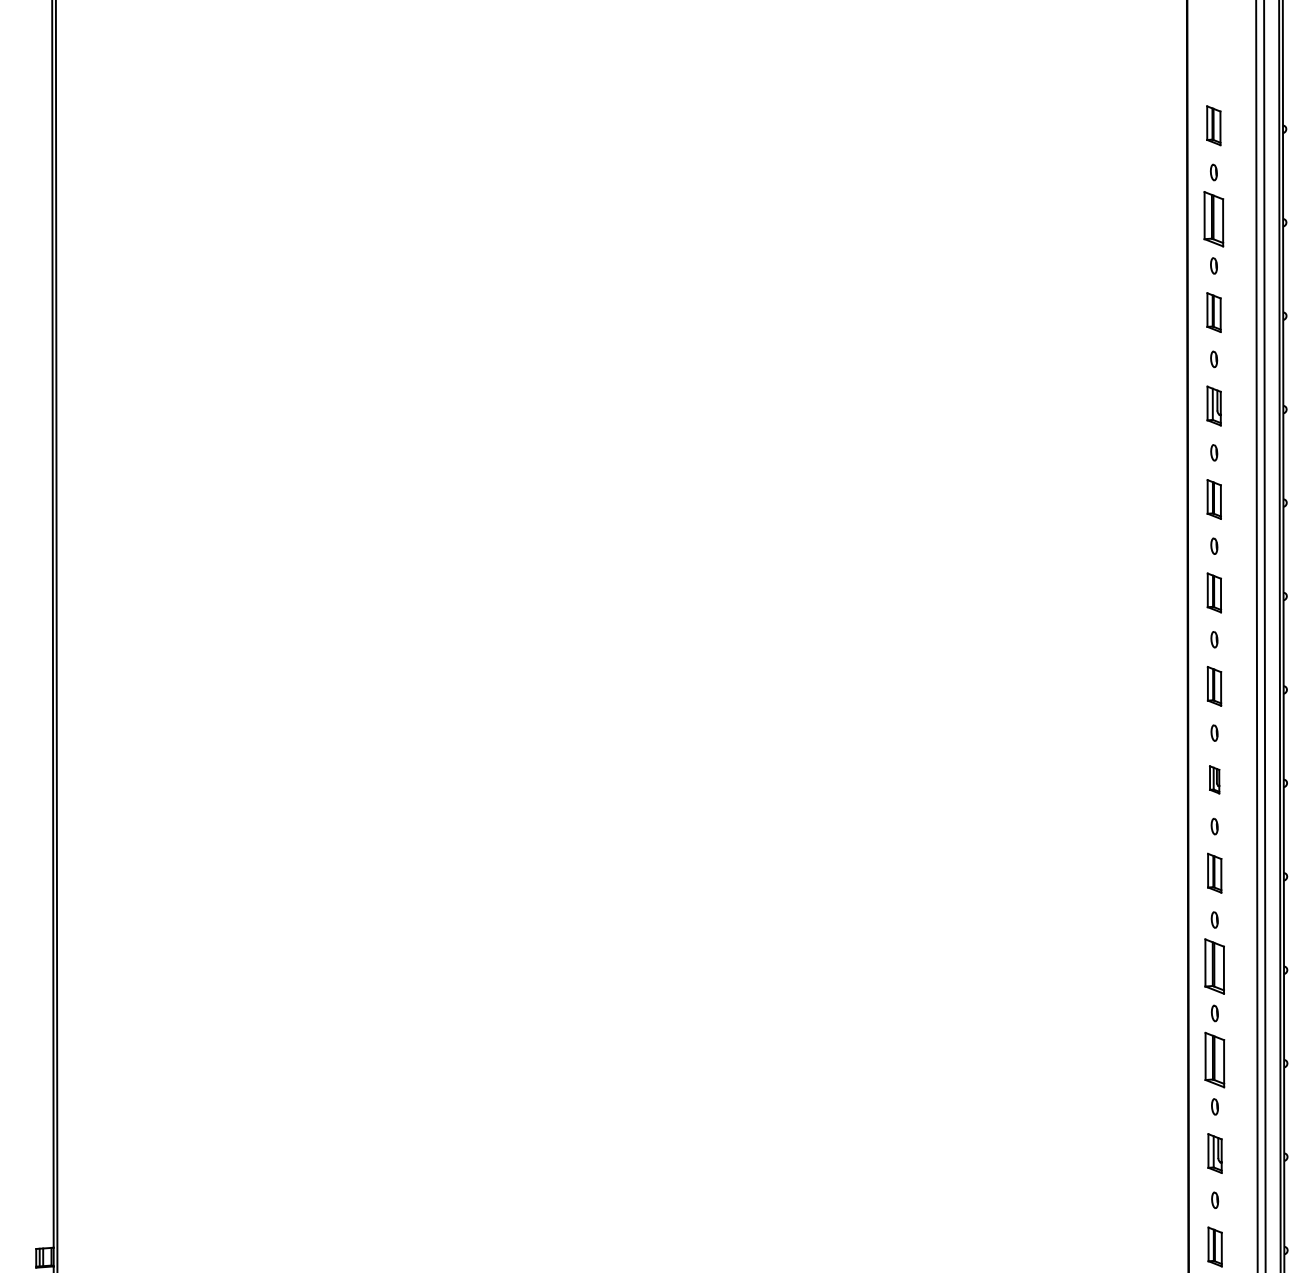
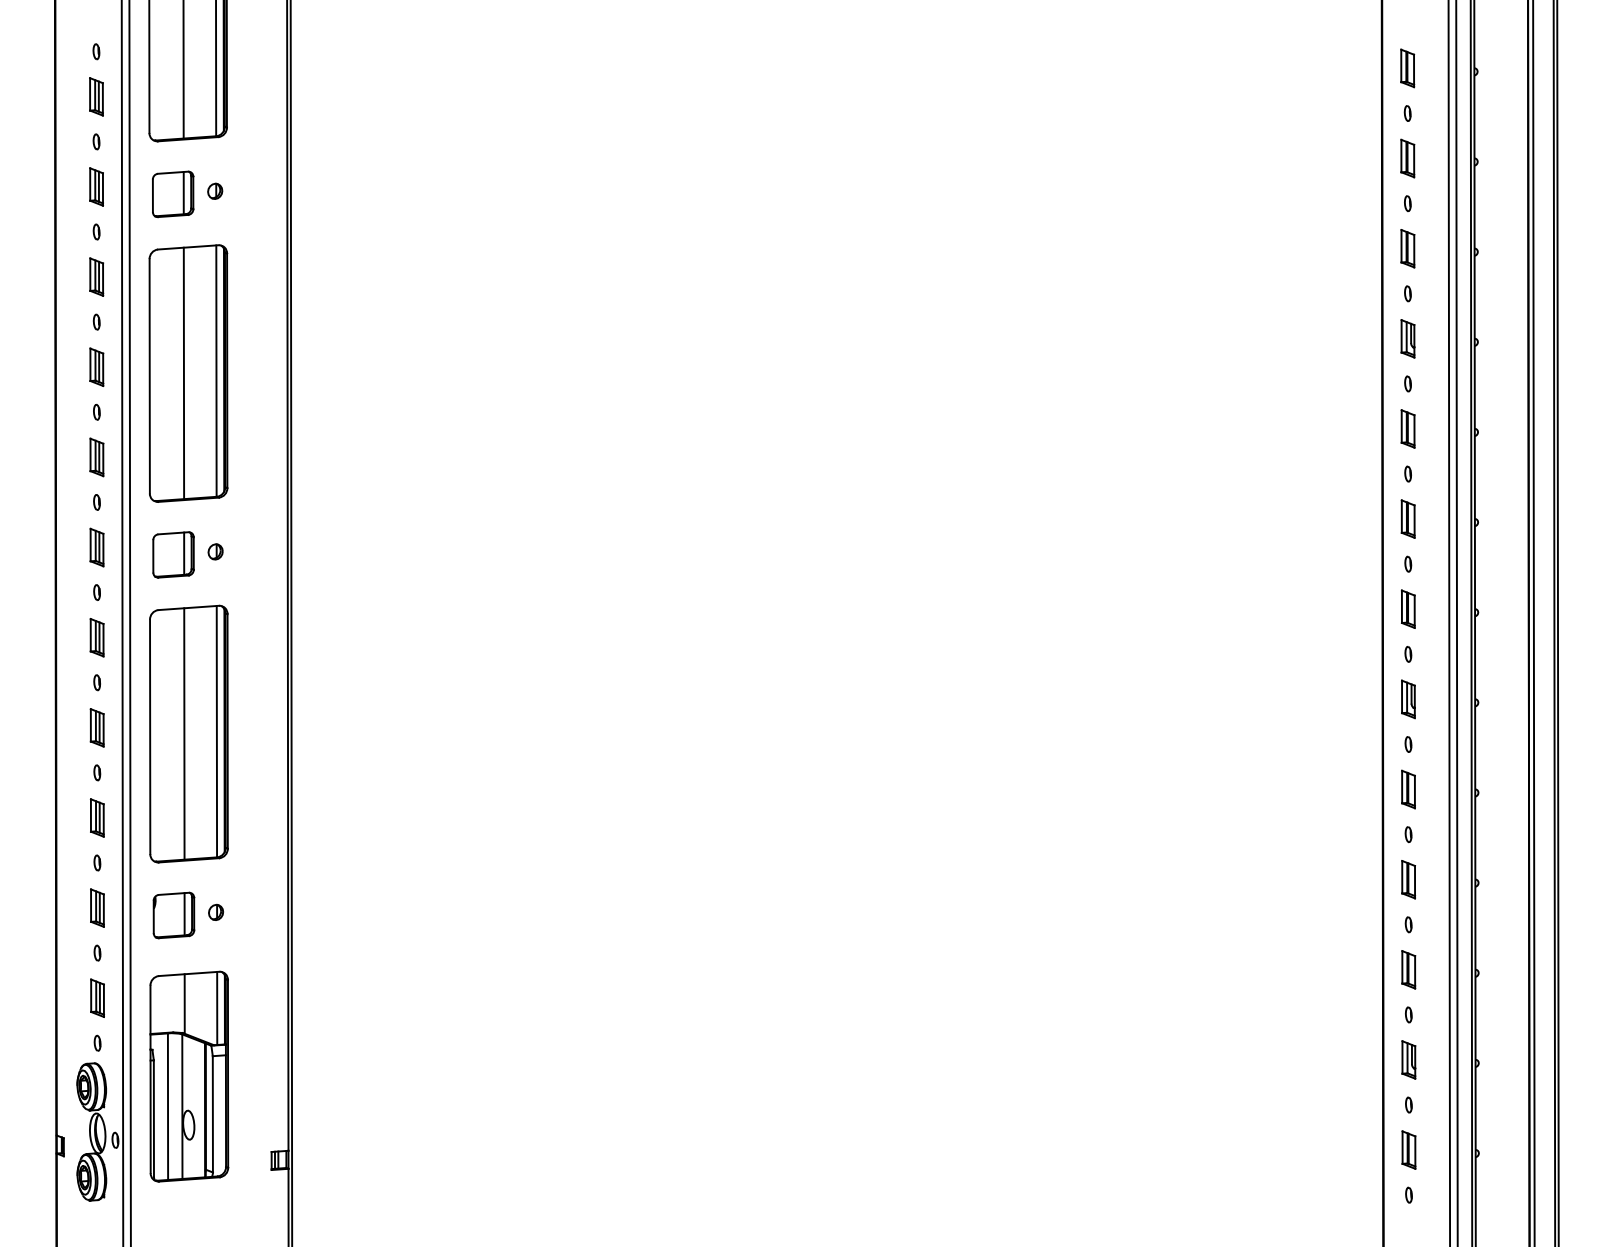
part: (1213, 219) -> (1407, 158), size x0.71
part: (1214, 779) -> (1408, 699), size x1.43
part: (1214, 966) -> (1408, 879), size x0.71
part: (1214, 1059) -> (1408, 969), size x0.71

